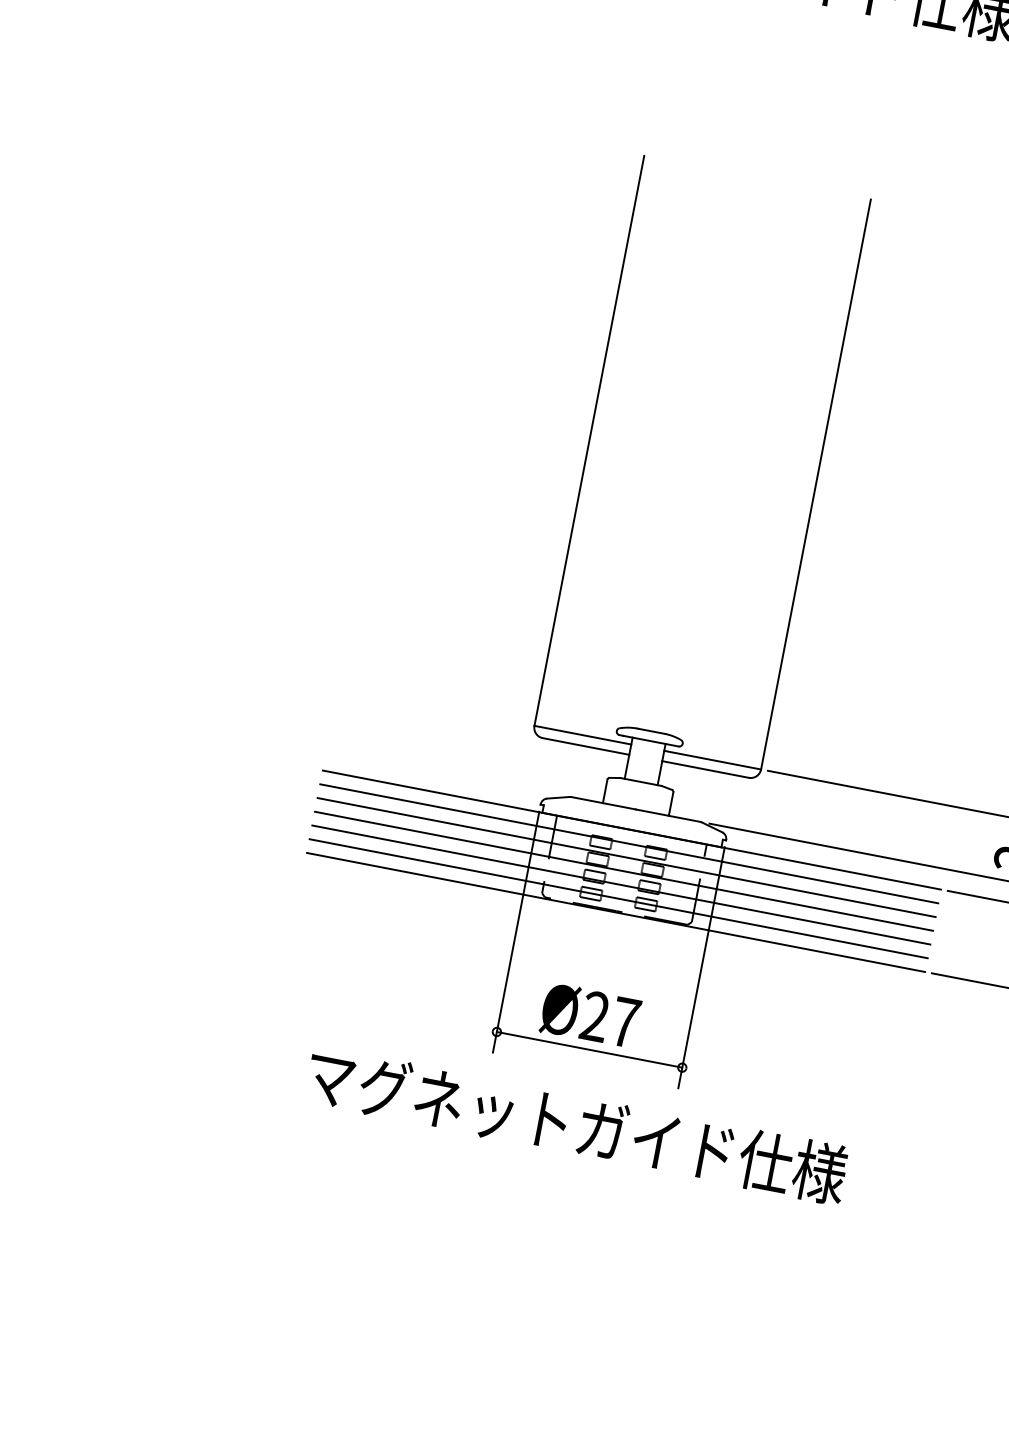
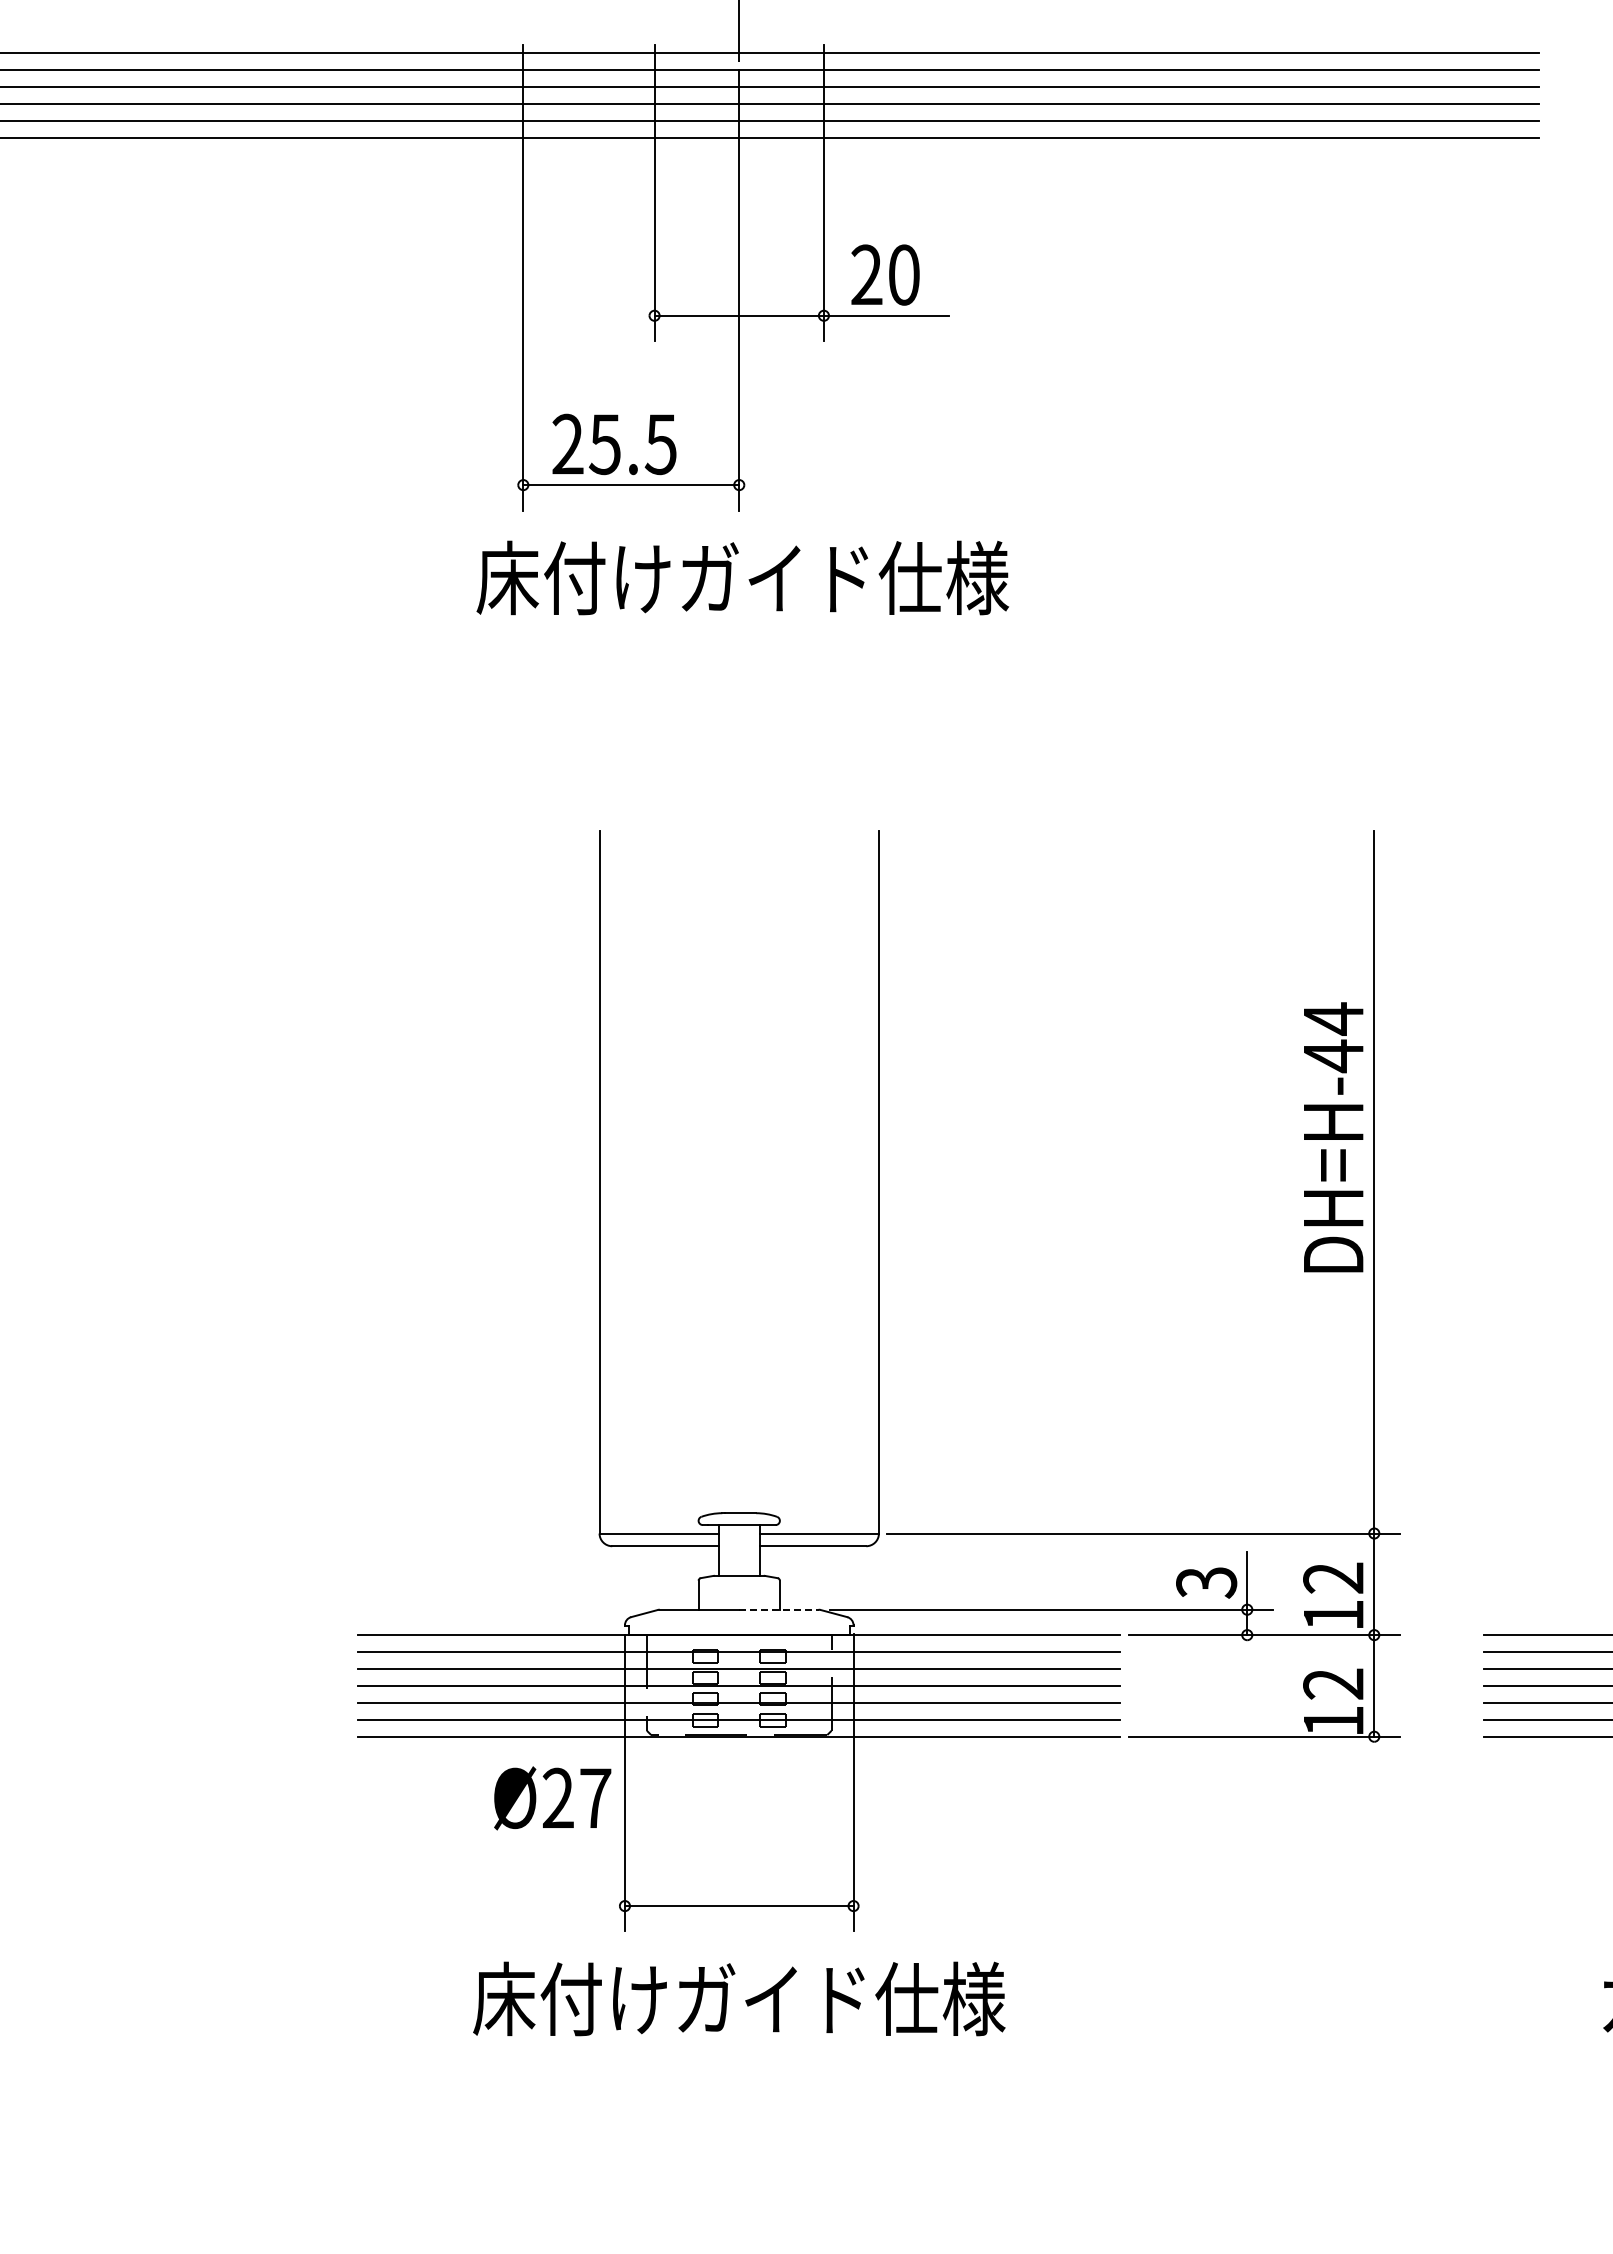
line: (667, 815) -> (778, 1609), solid -> dashed
text: (590, 1015) -> (552, 1798), moved
text: (576, 1125) -> (741, 1998), マグネットガイド仕様 -> 床付けガイド仕様

